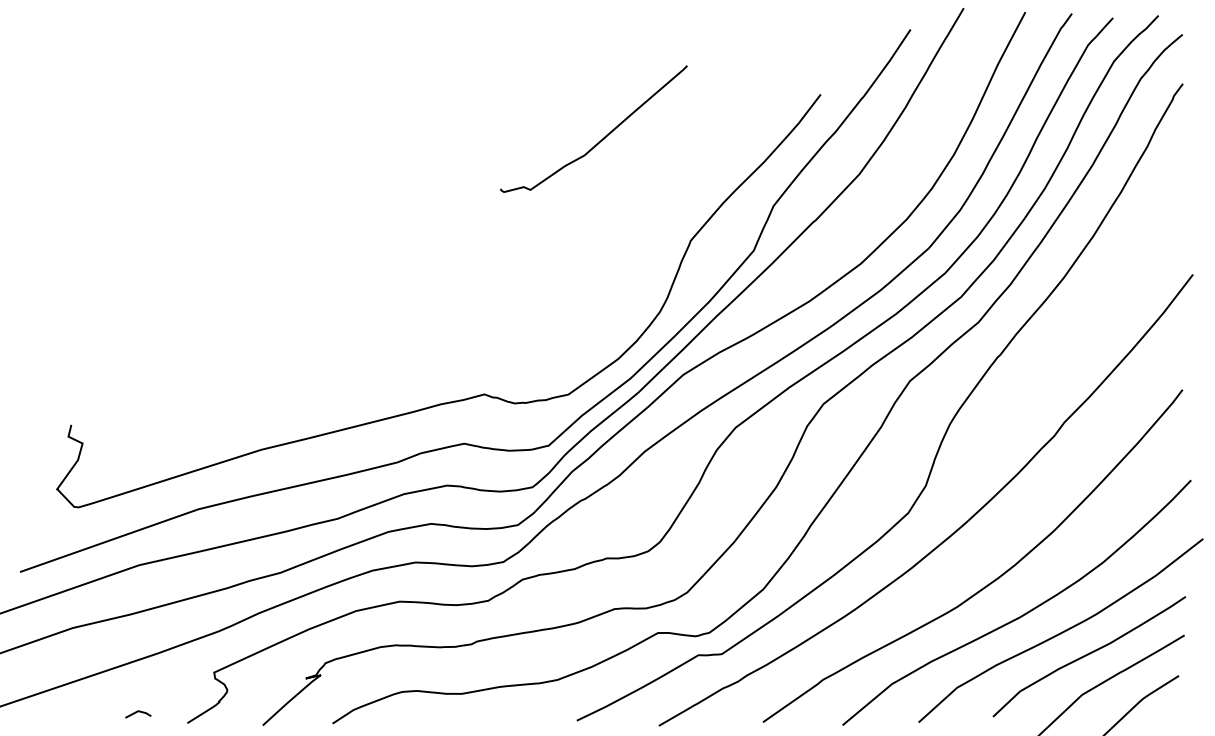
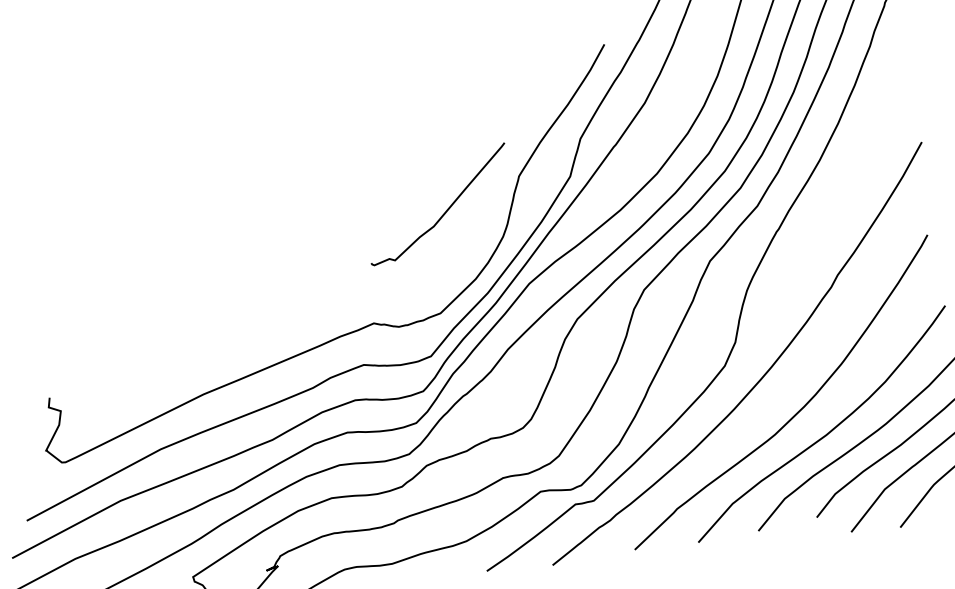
curve: (603, 137) -> (446, 209), moved

